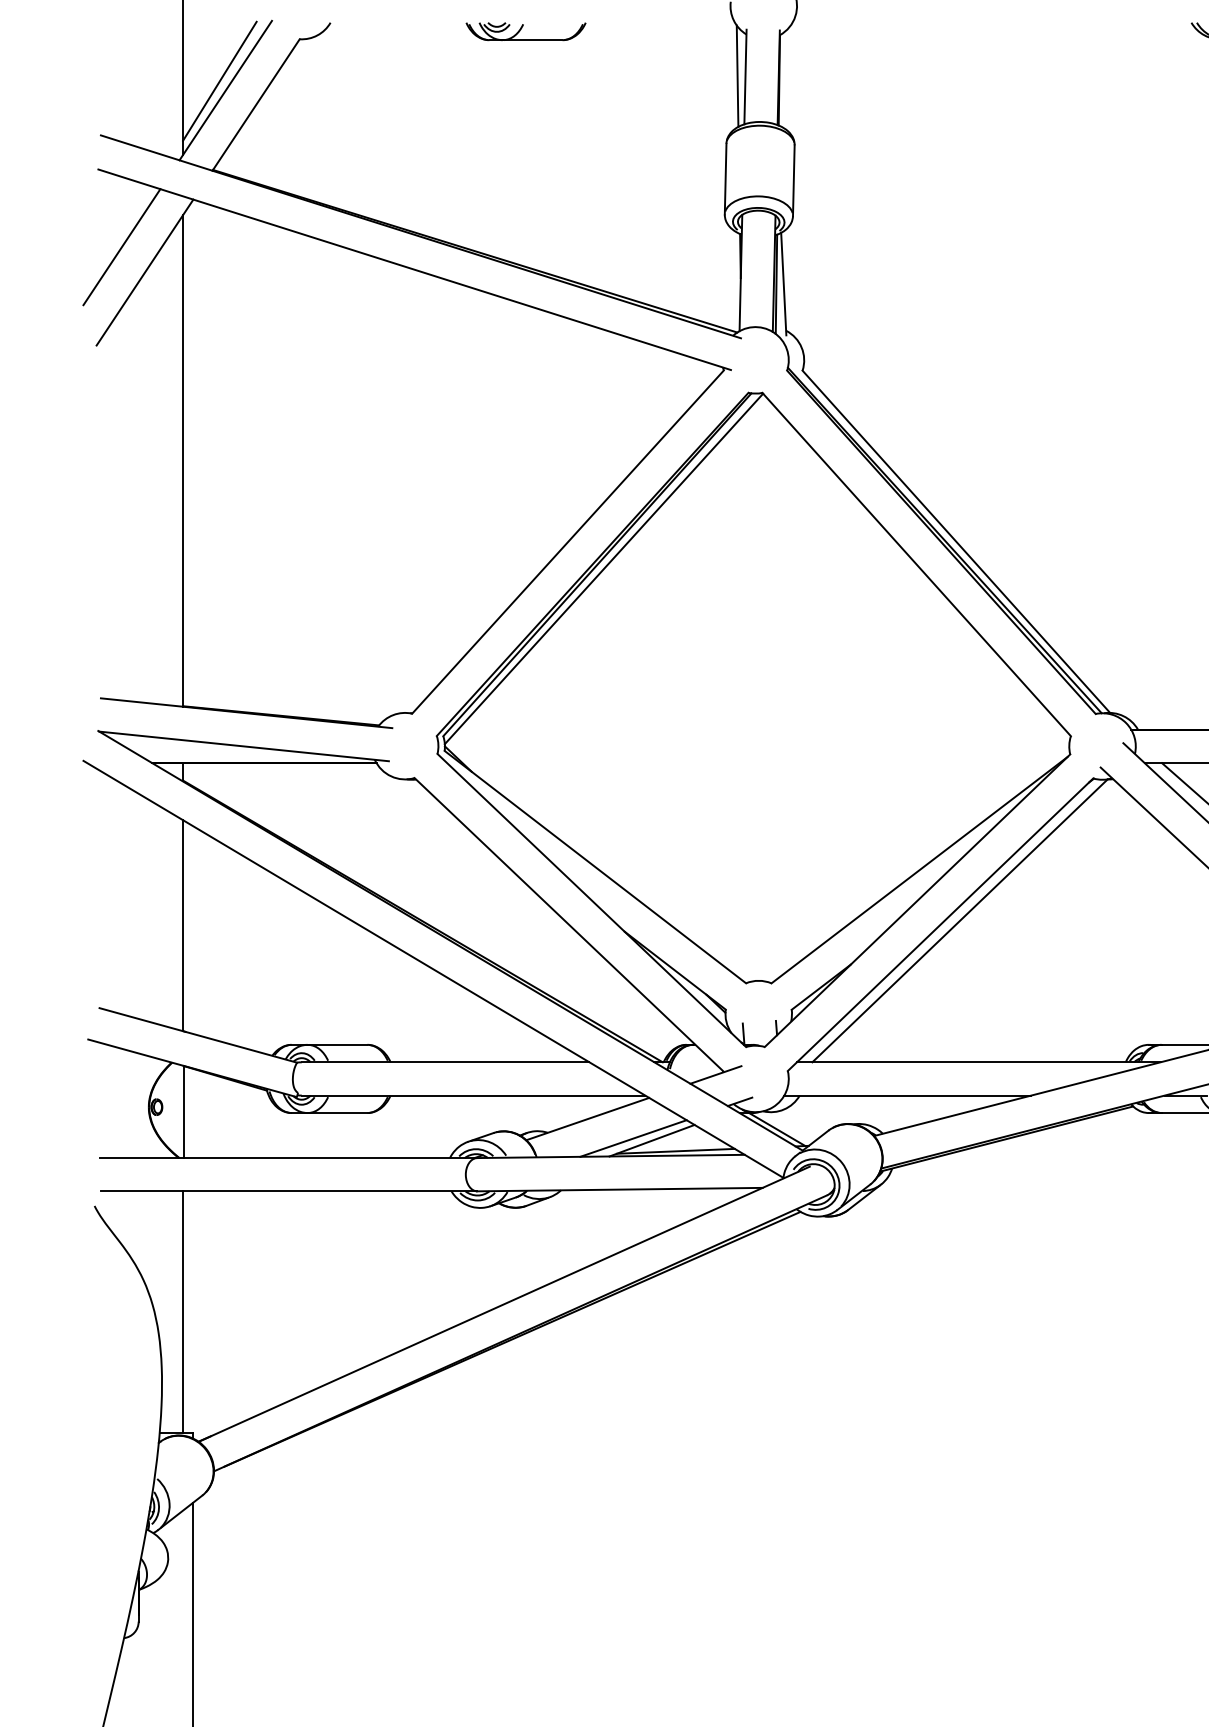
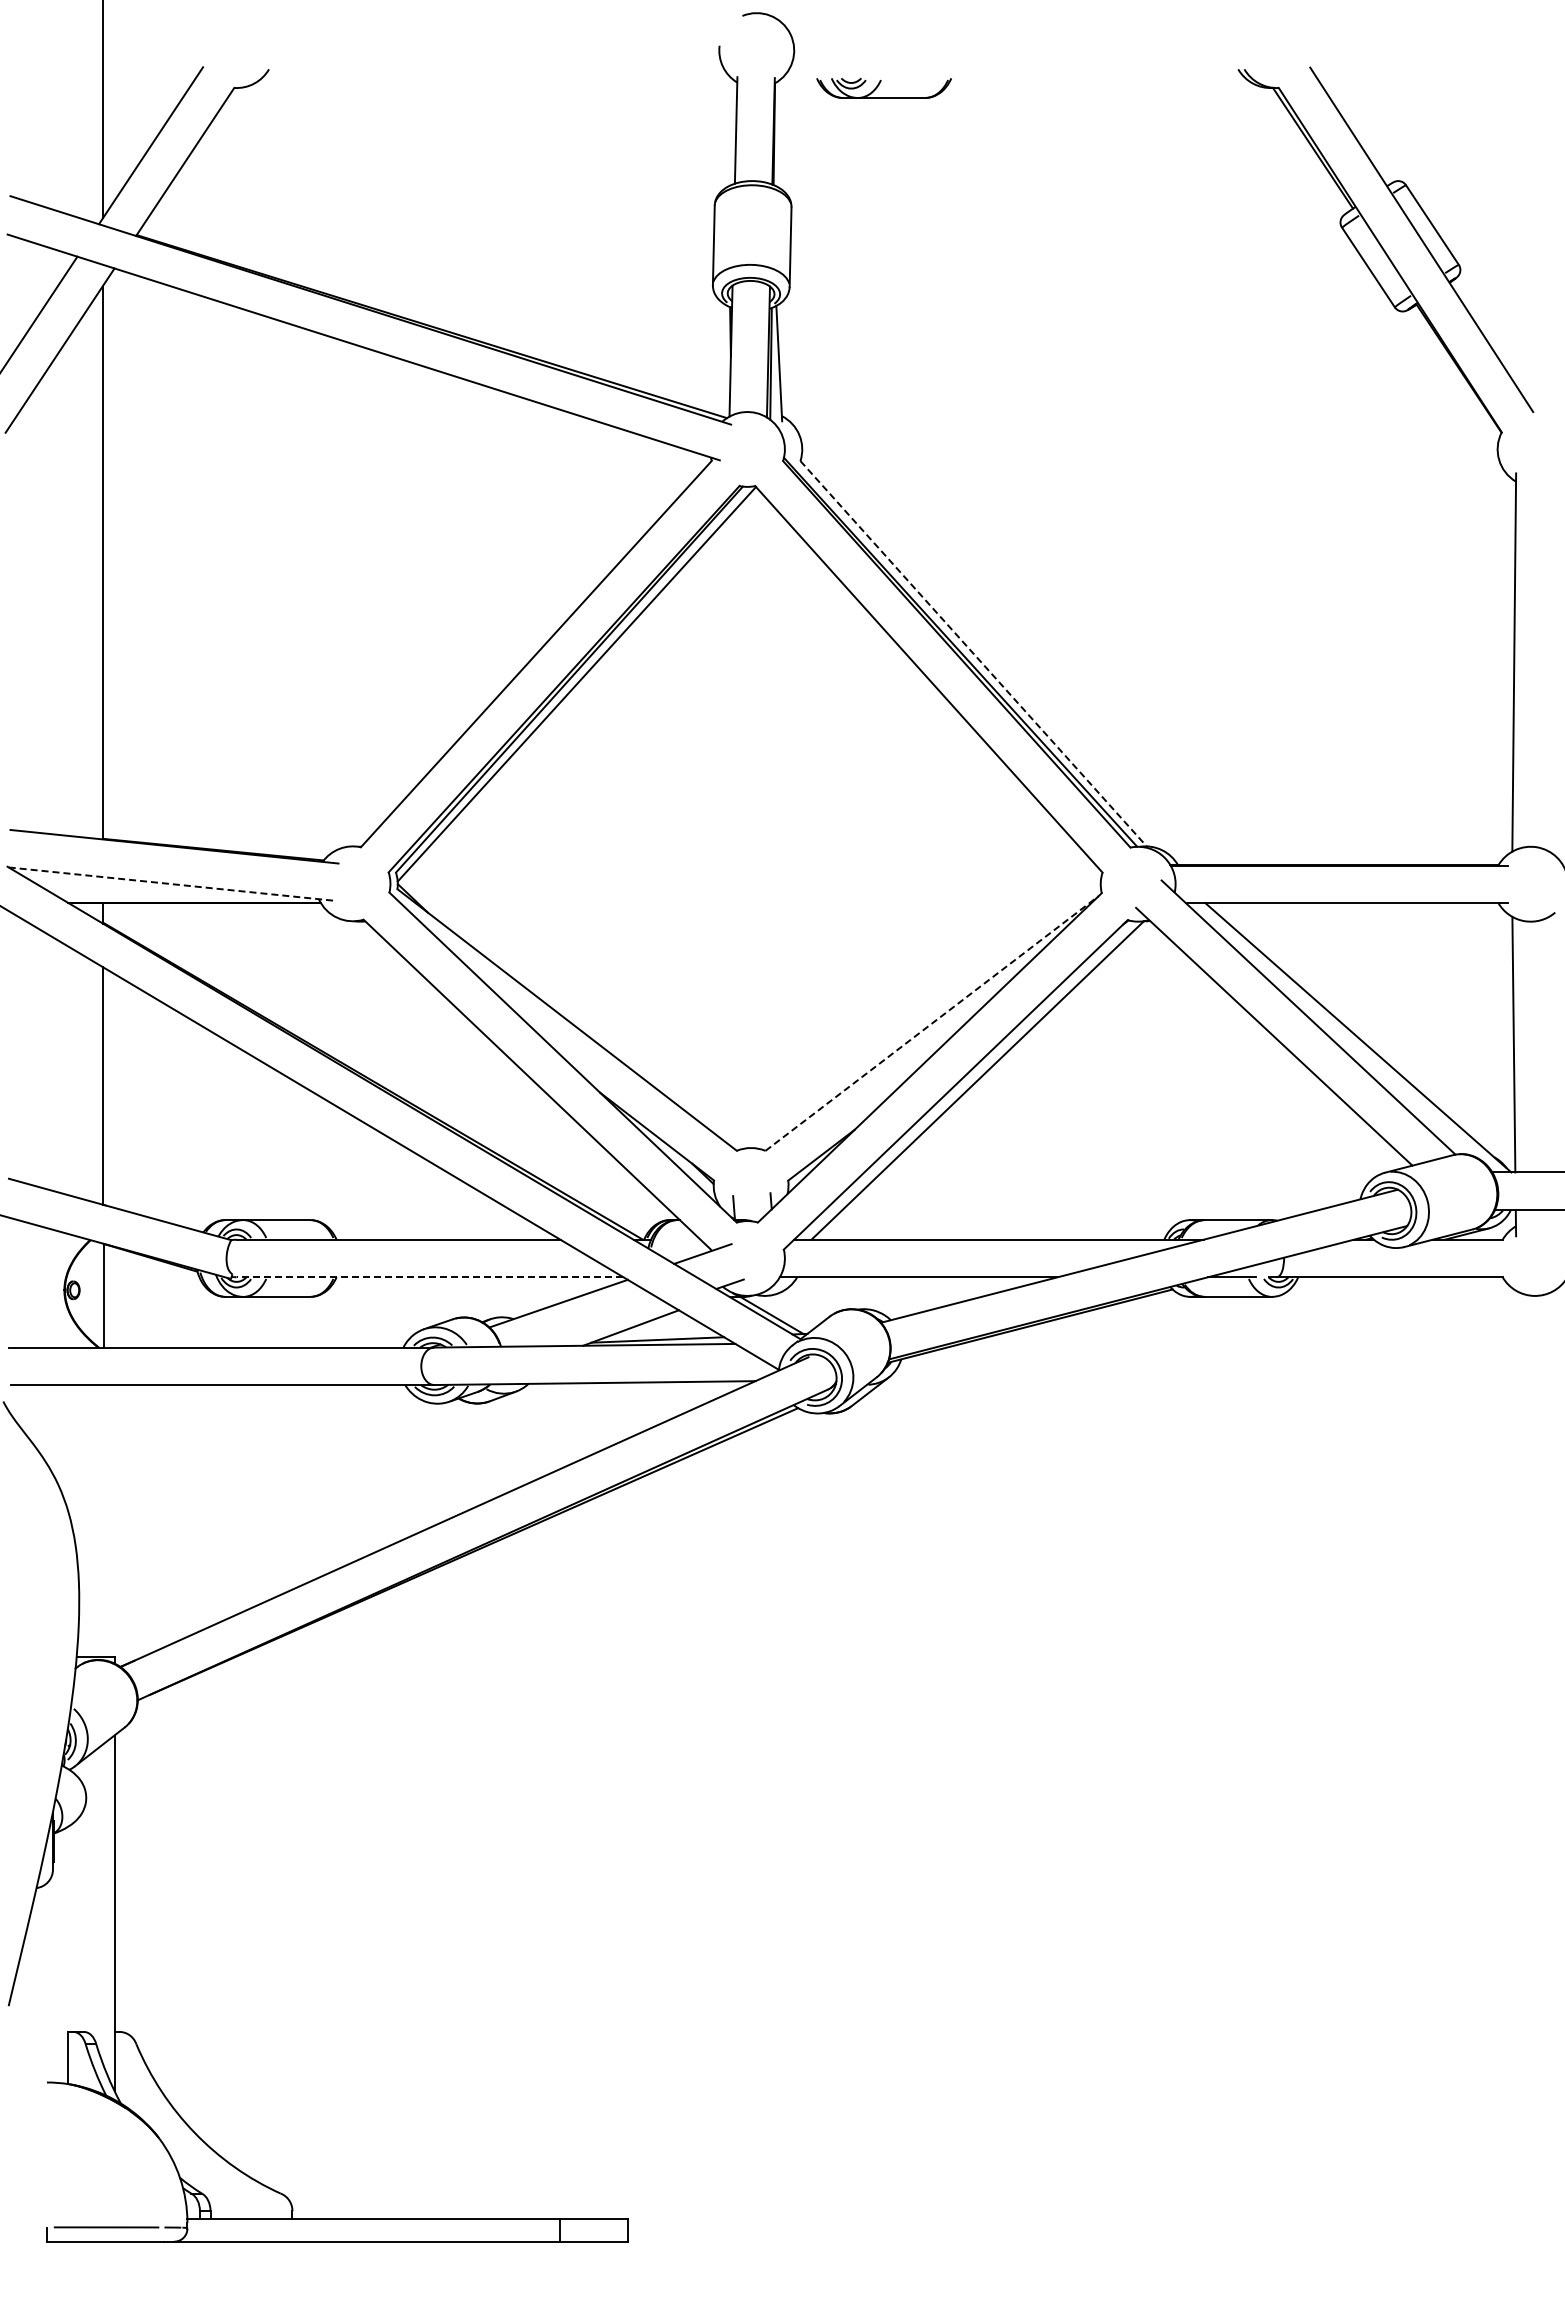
part: (525, 30) -> (883, 87), moved
line: (737, 76) -> (727, 129), removed
line: (219, 81) -> (143, 135), removed
line: (956, 542) -> (973, 654), solid -> dashed
line: (243, 746) -> (171, 884), solid -> dashed
line: (919, 870) -> (932, 1023), solid -> dashed
line: (473, 1095) -> (429, 1277), solid -> dashed
line: (632, 1138) -> (609, 1325), removed
line: (182, 1312) -> (102, 1521), removed

